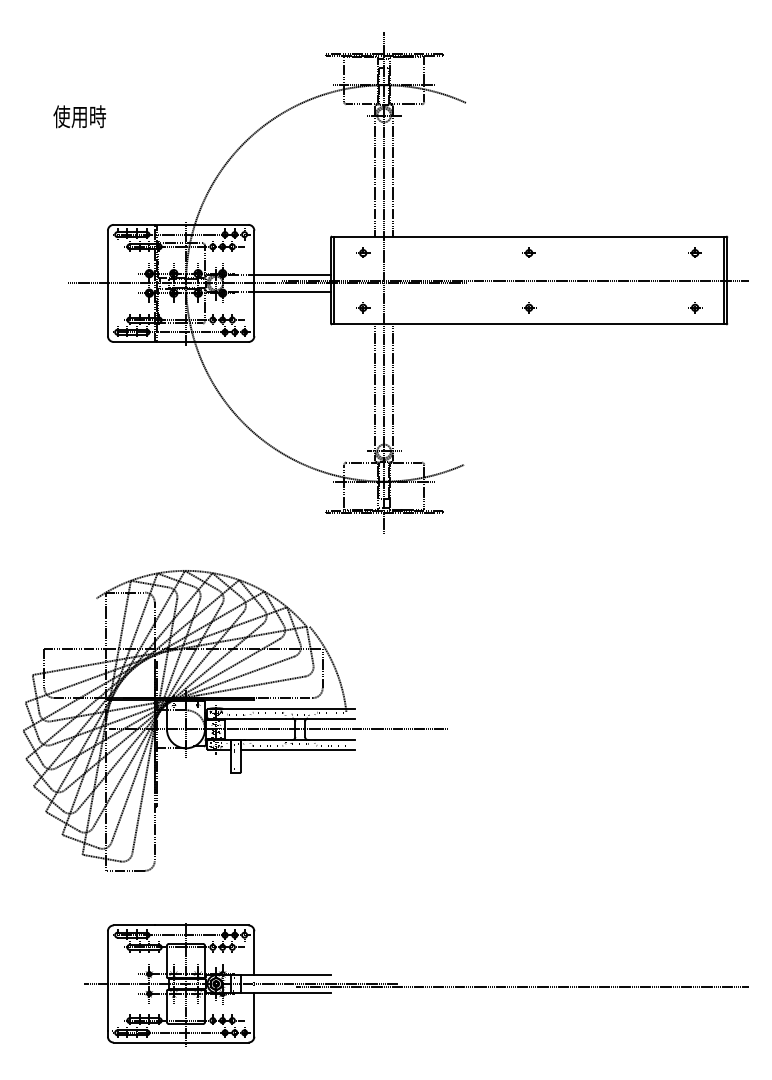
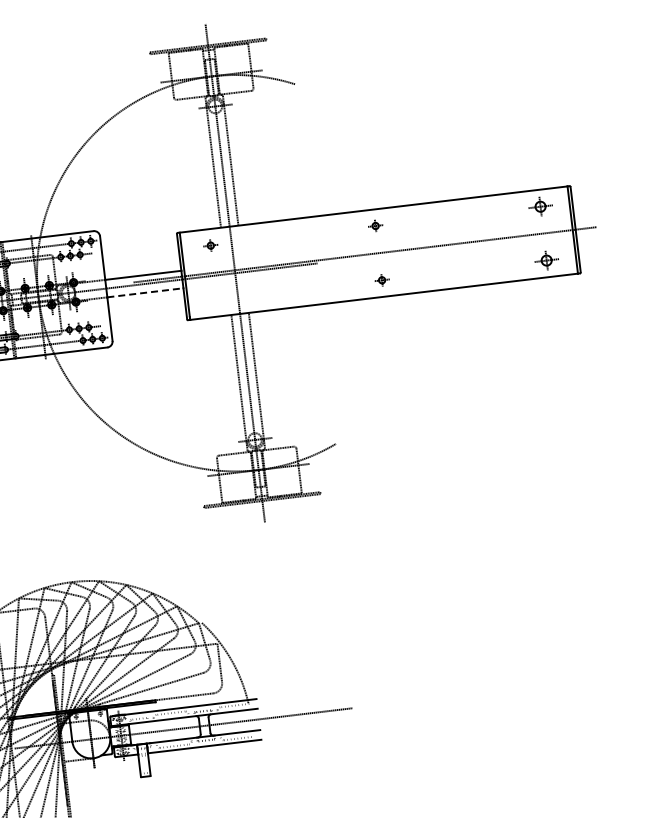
part: (694, 252) -> (539, 205), size x1.6
line: (293, 292) -> (146, 292), solid -> dashed
part: (363, 307) -> (217, 299), removed
part: (695, 307) -> (547, 260), size x1.6

